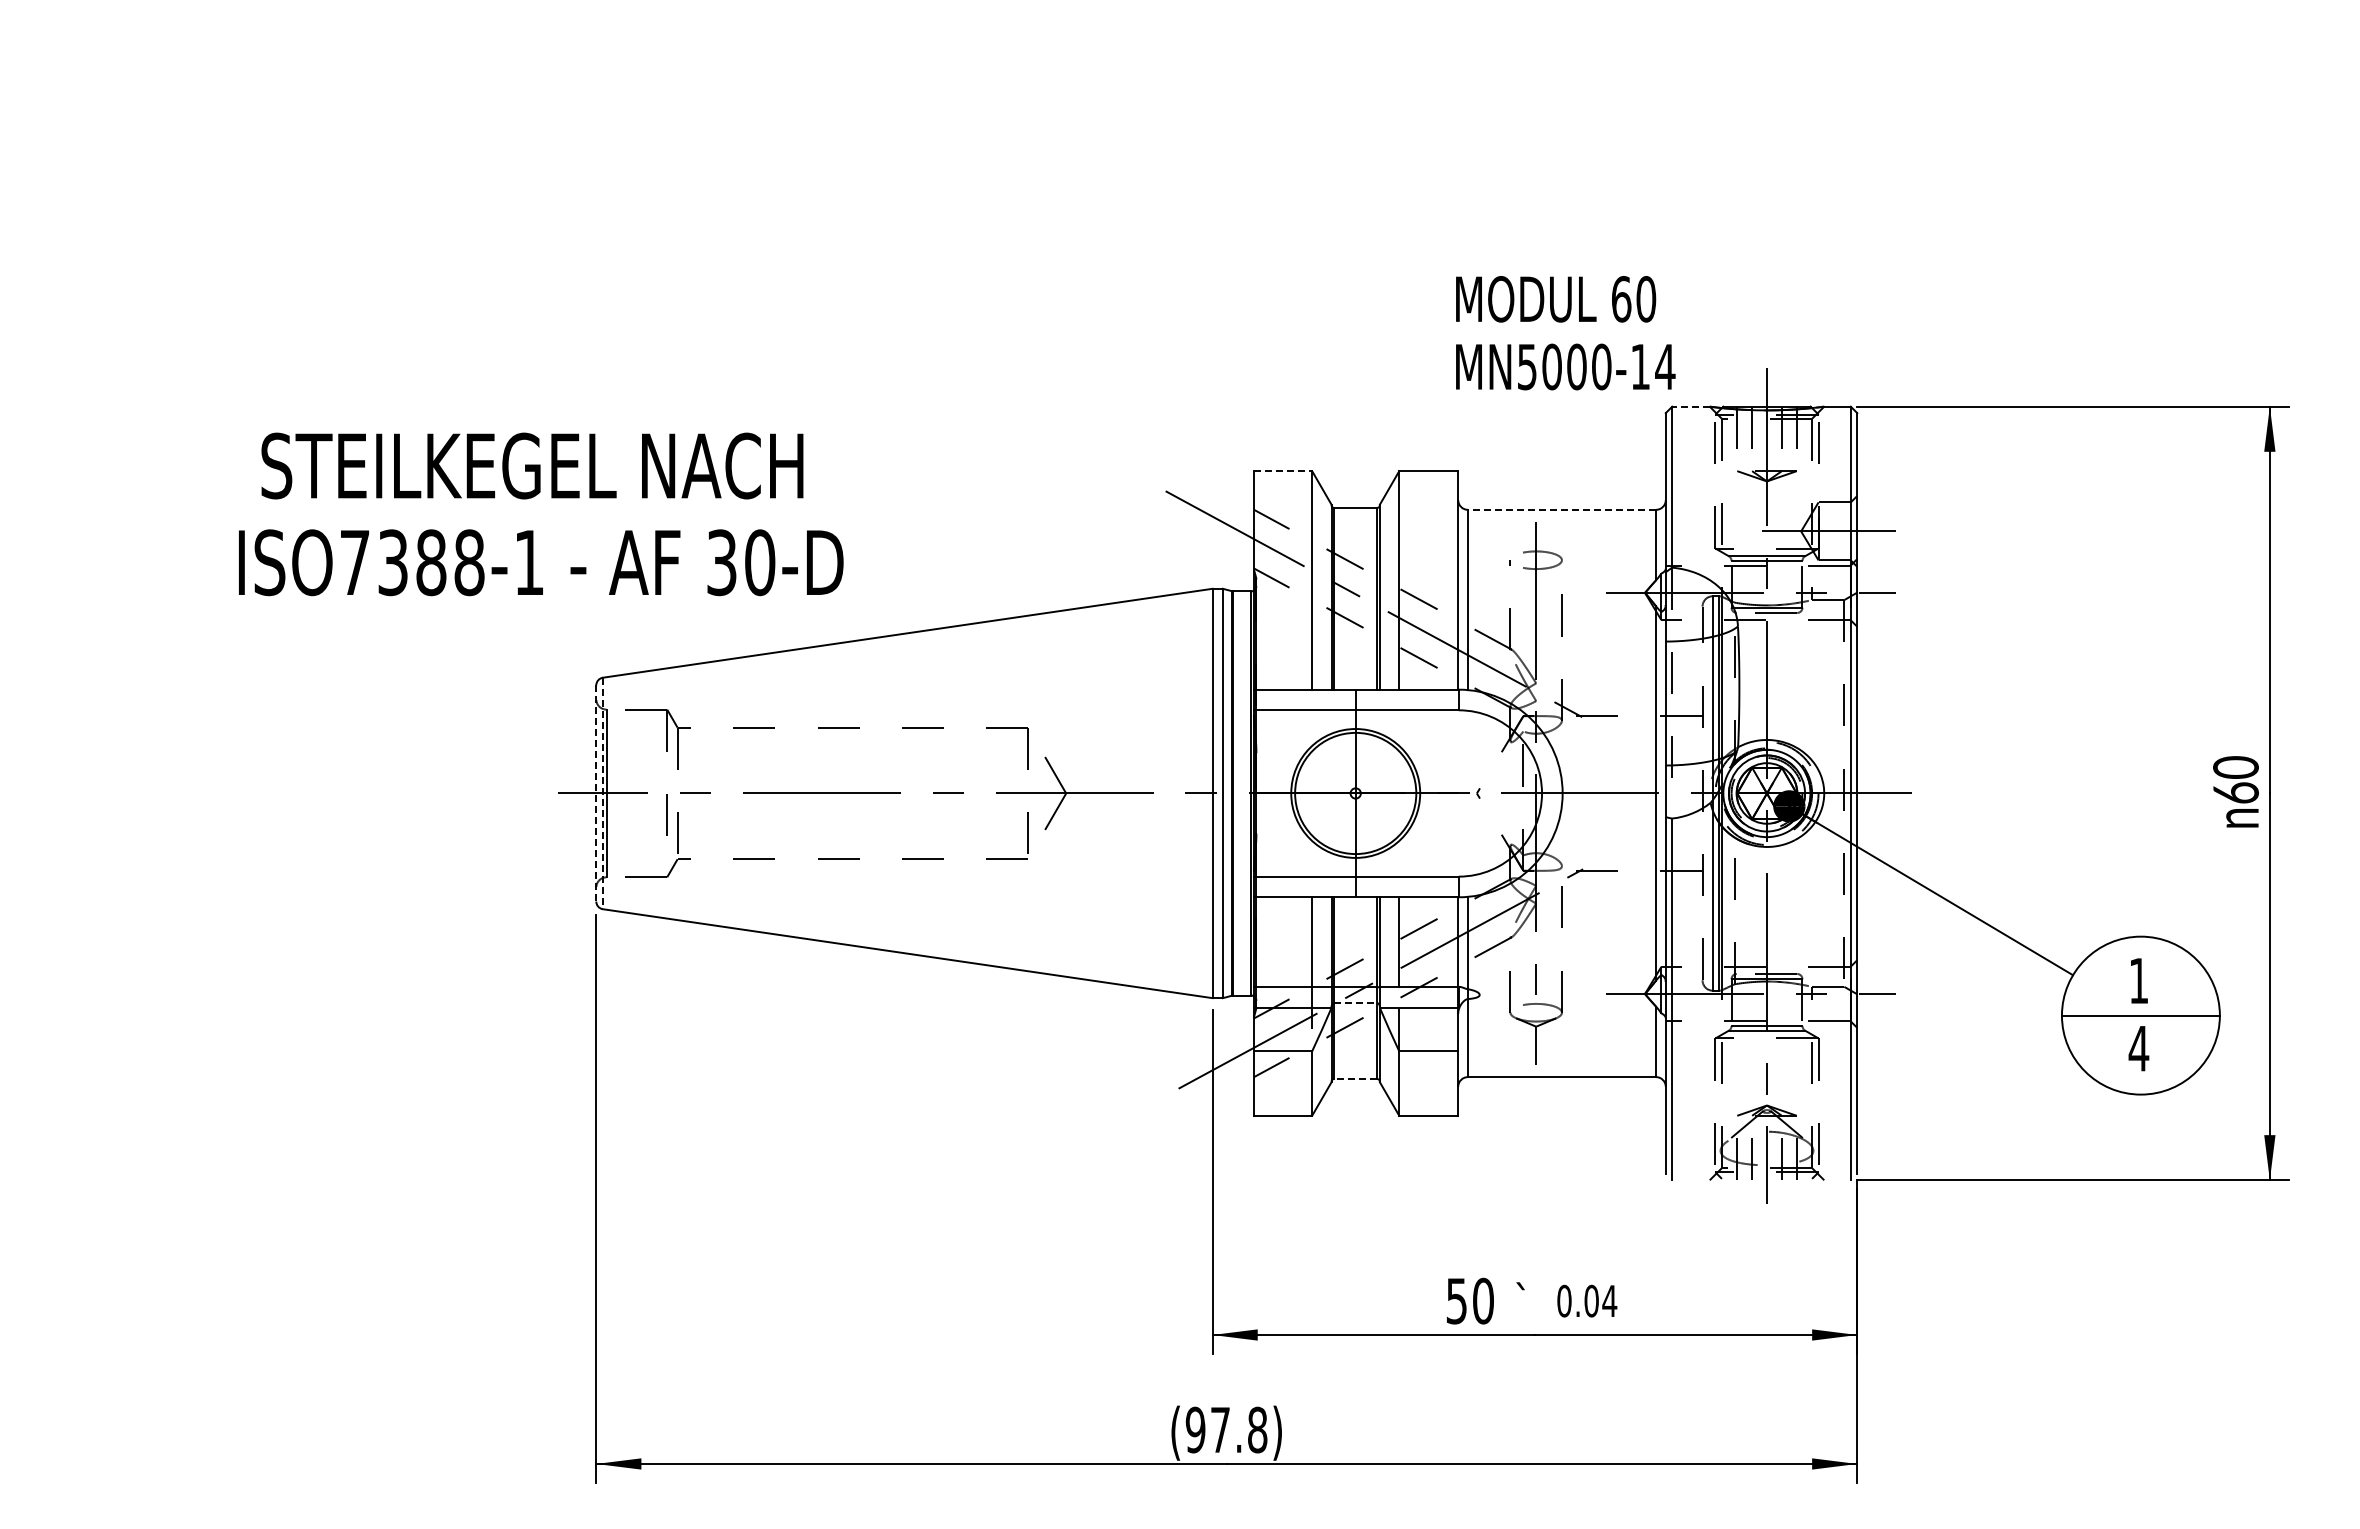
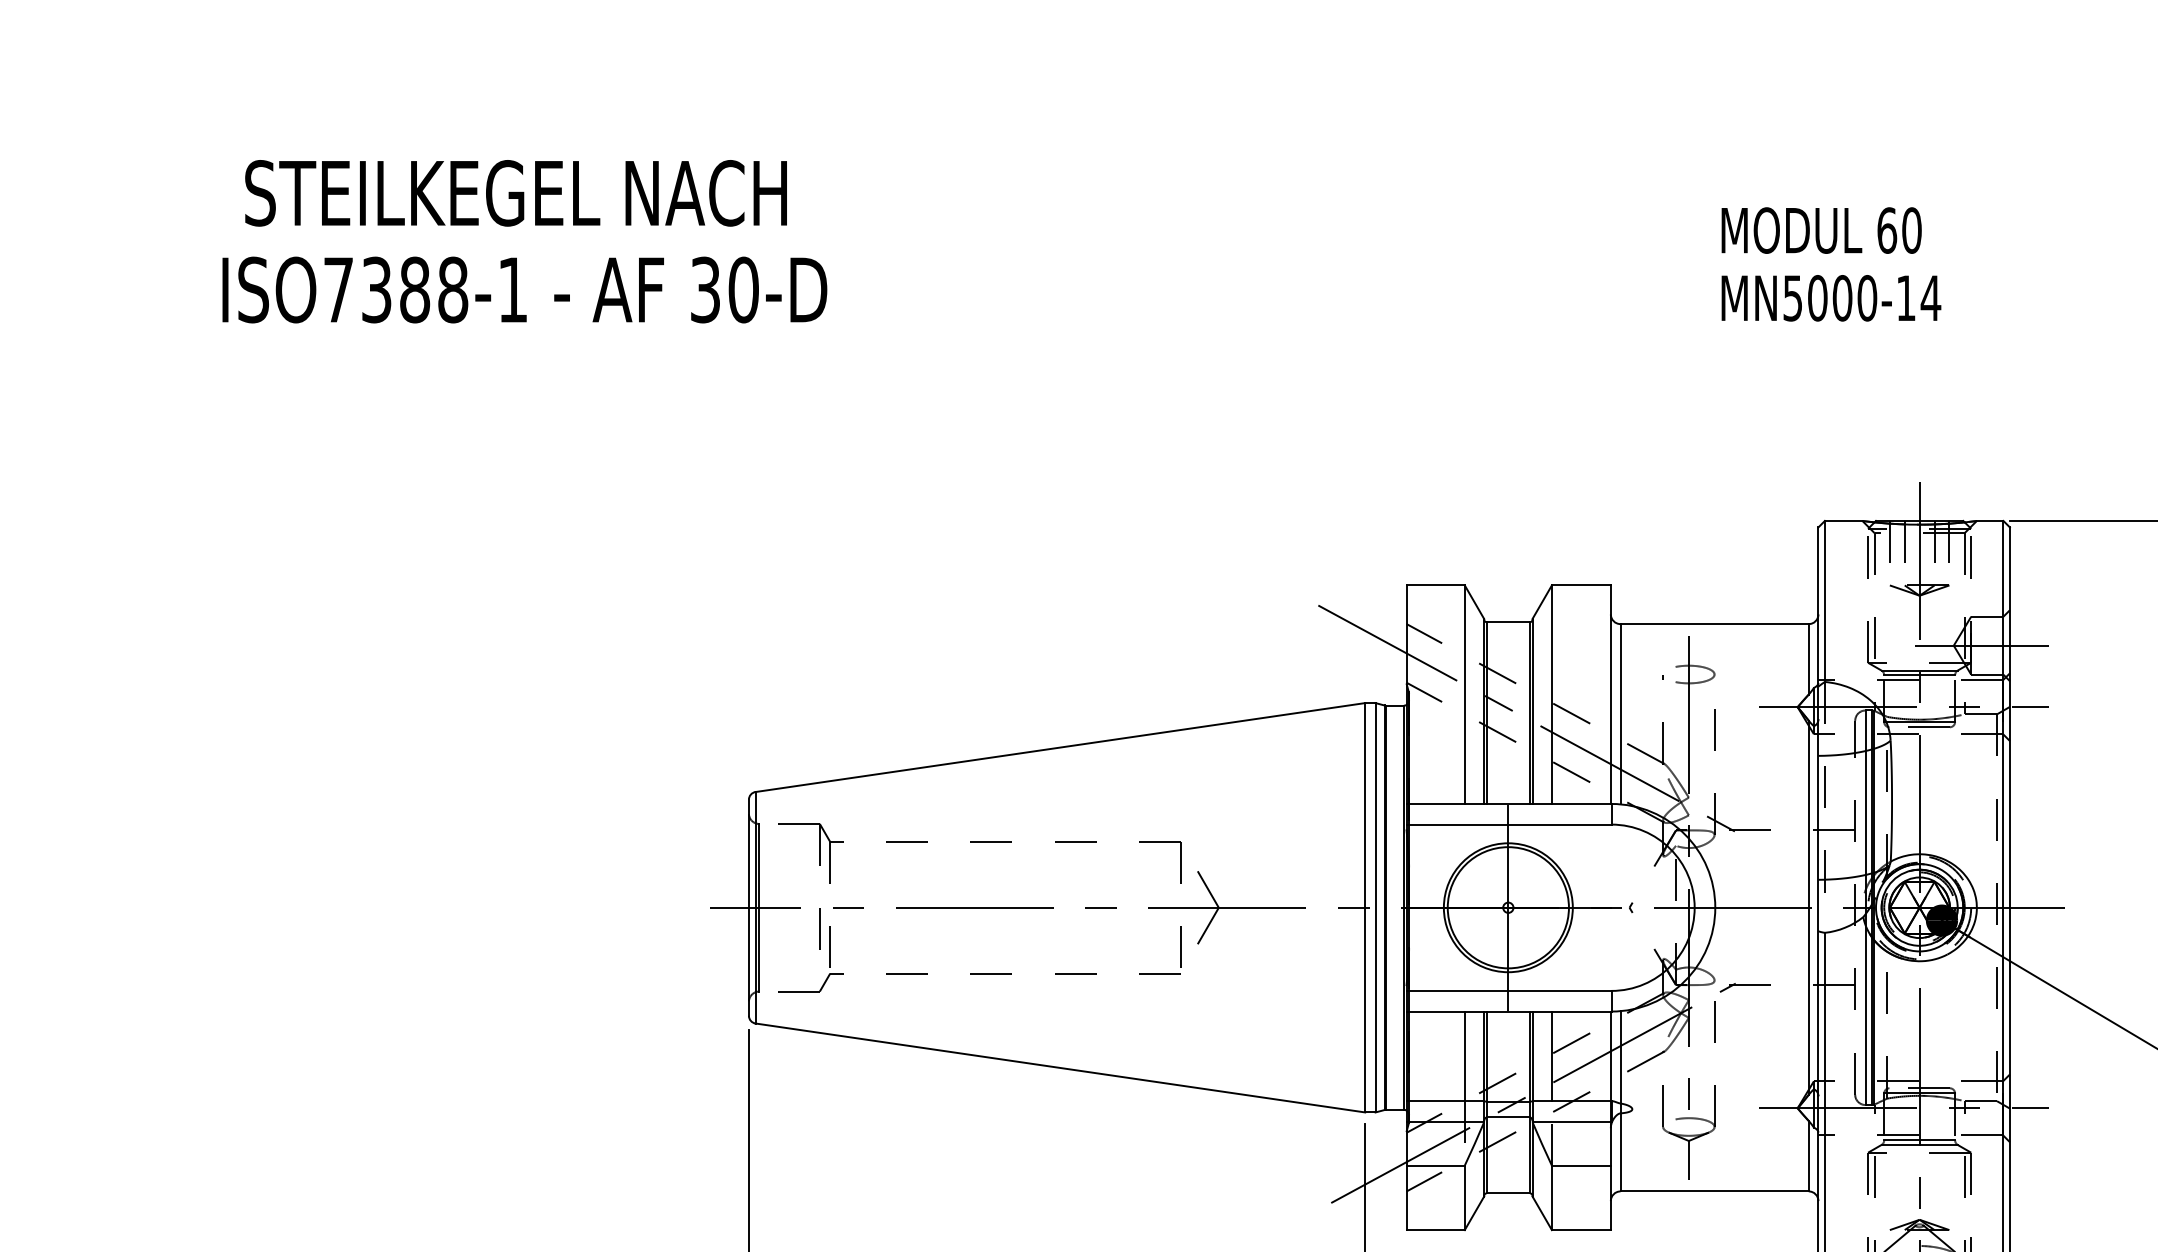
text: (1565, 333) -> (1831, 264), moved
line: (1691, 406) -> (1844, 520), dashed -> solid
line: (1283, 471) -> (1436, 585), dashed -> solid
line: (1561, 509) -> (1714, 623), dashed -> solid
text: (541, 514) -> (525, 241), moved
line: (596, 793) -> (749, 907), dashed -> solid
line: (602, 793) -> (755, 907), dashed -> solid
line: (1355, 1003) -> (1508, 1117), dashed -> solid
line: (1355, 1079) -> (1508, 1193), dashed -> solid

